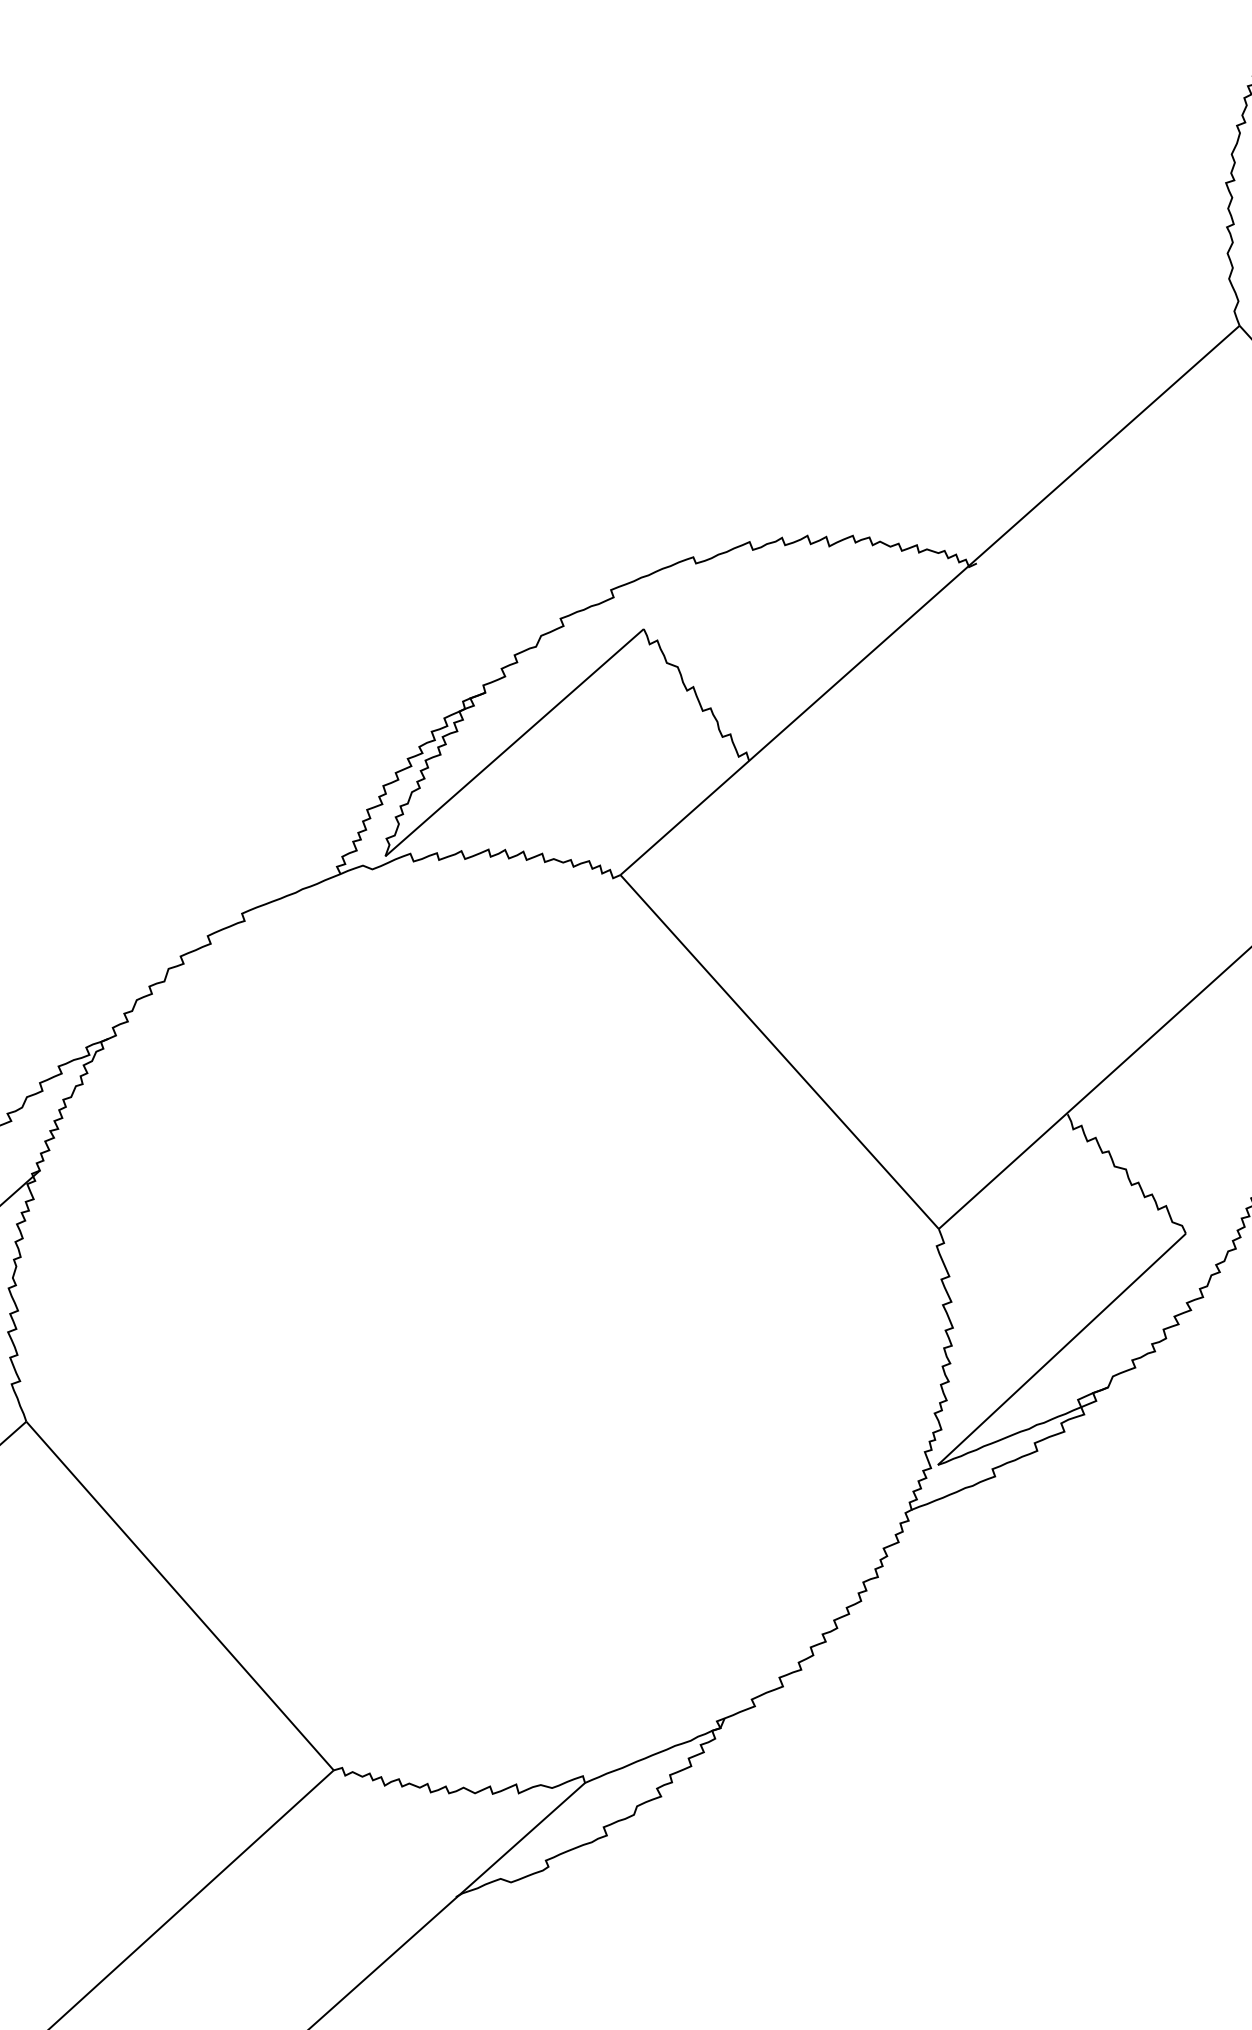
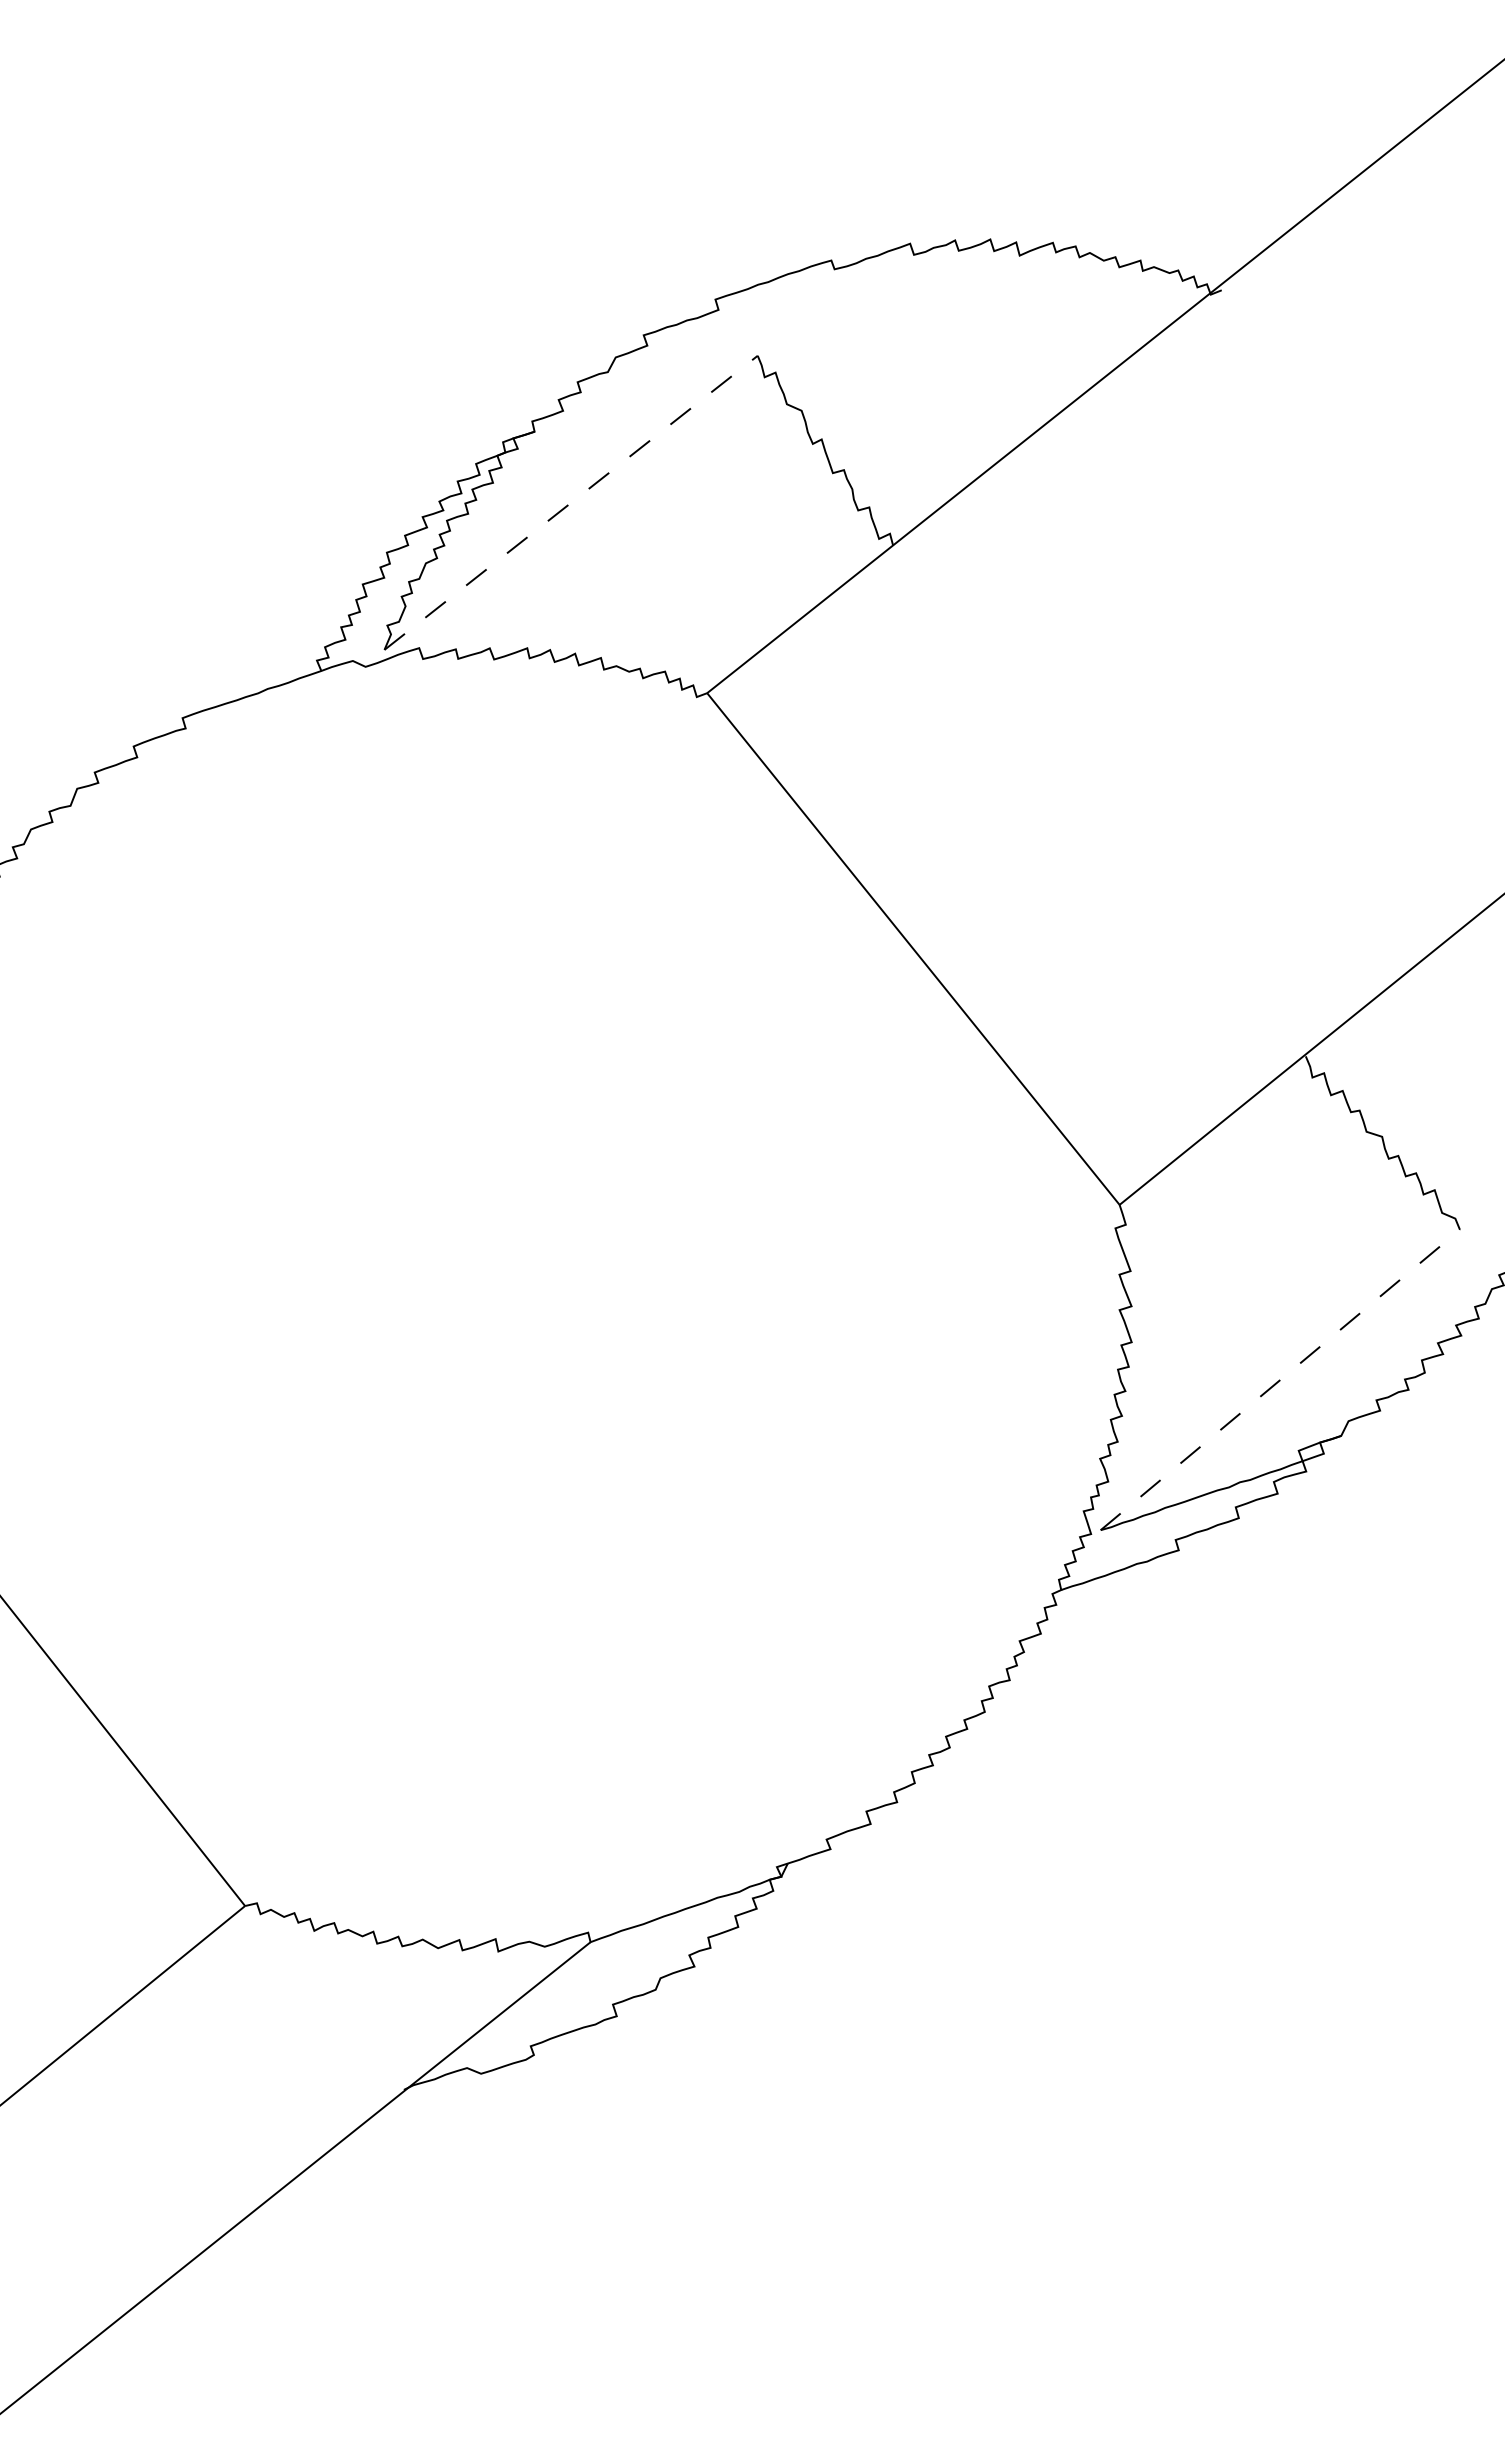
line: (515, 742) -> (572, 502), solid -> dashed
line: (1061, 1349) -> (1279, 1380), solid -> dashed

